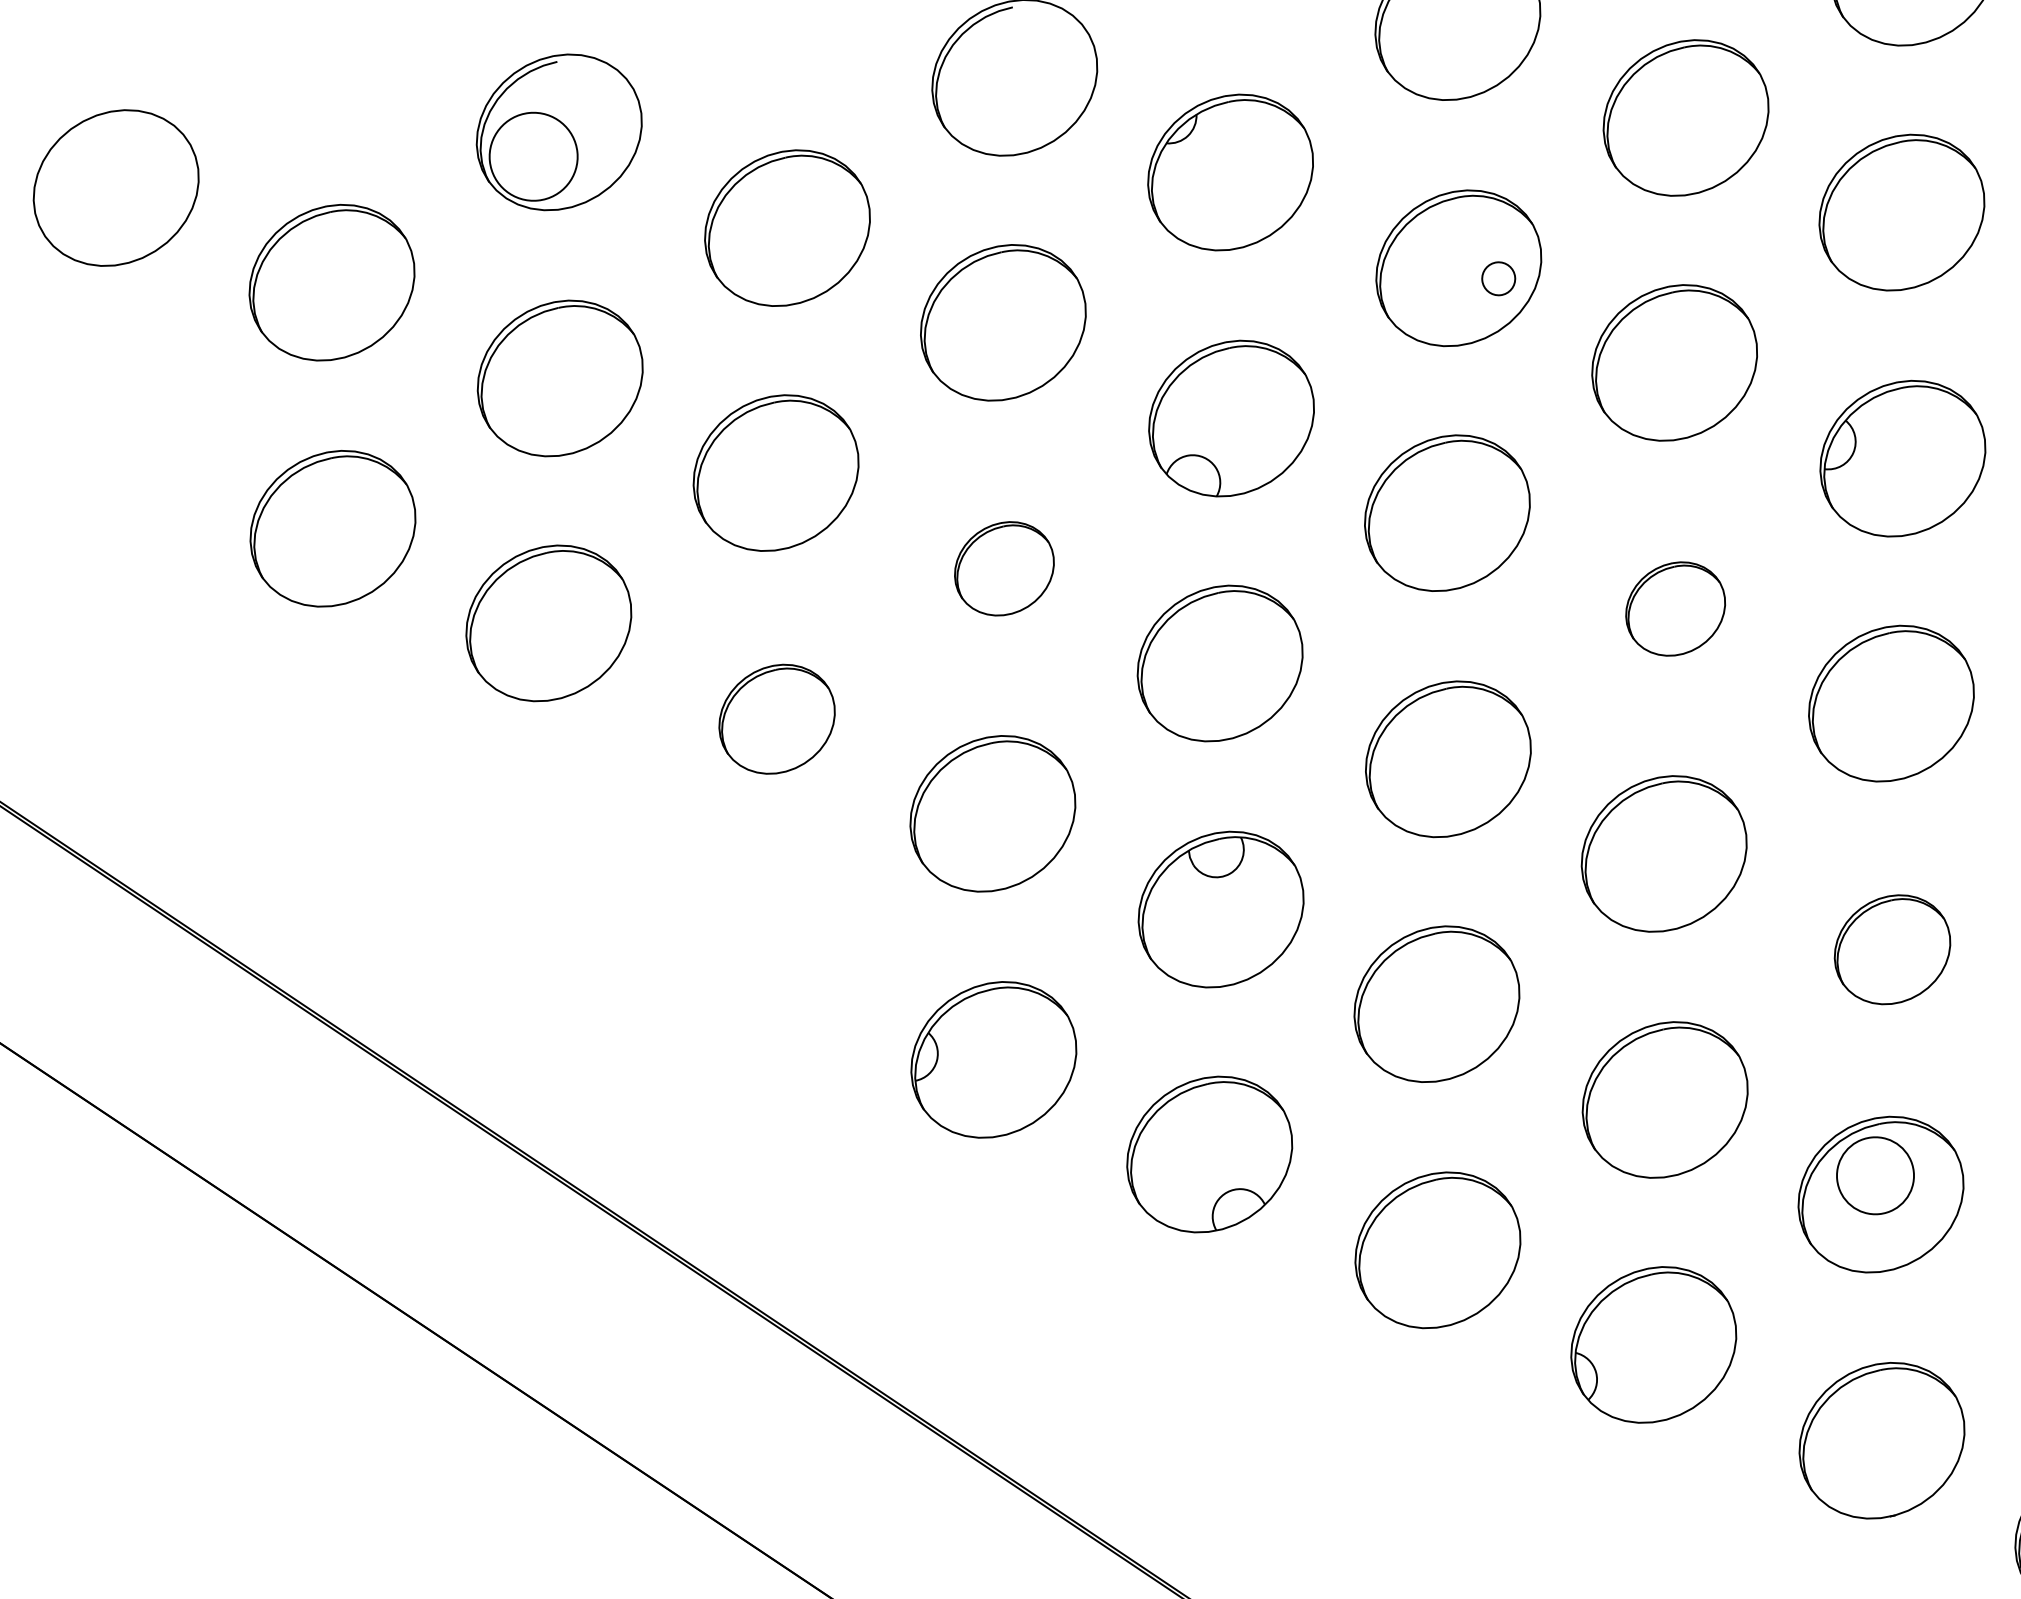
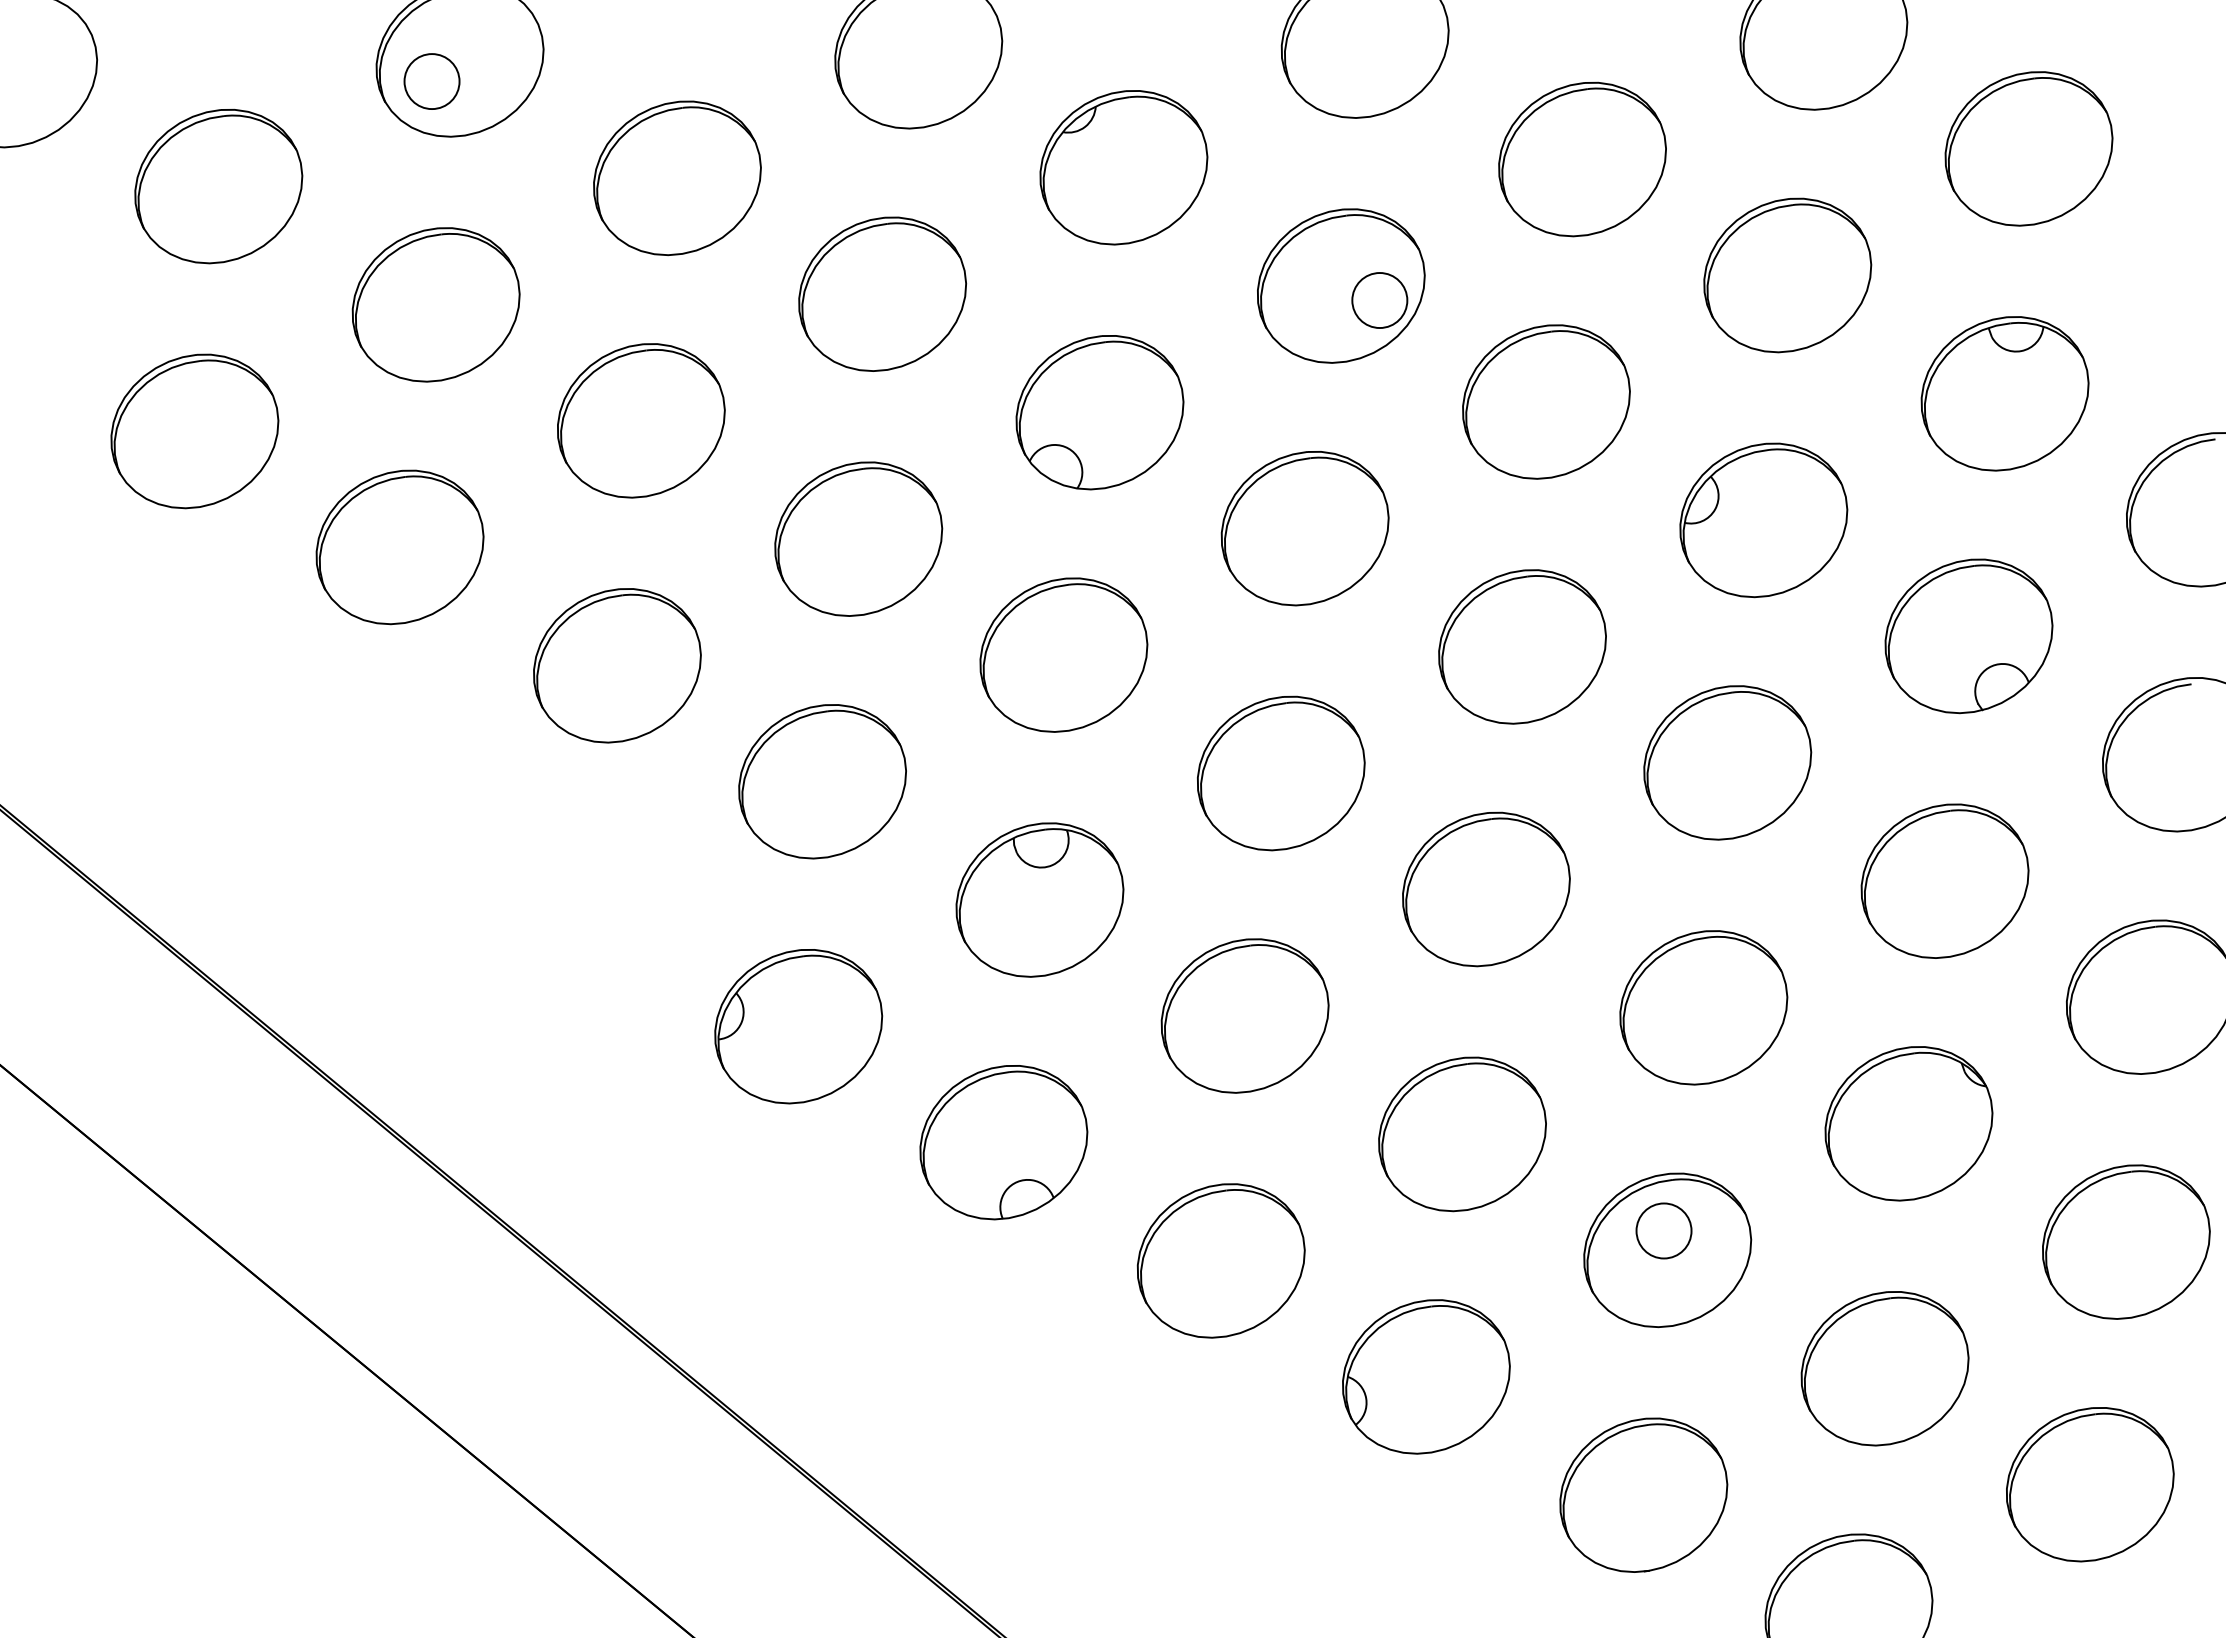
circle: (533, 156) -> (431, 81), size x0.62
circle: (1498, 278) -> (1379, 300), size x1.67
part: (1004, 568) -> (858, 538), size x1.67
part: (1675, 608) -> (1522, 646), size x1.67
part: (777, 718) -> (617, 665), size x1.43
part: (1892, 949) -> (1703, 1007), size x1.43
circle: (1874, 1175) -> (1663, 1230), size x0.71

